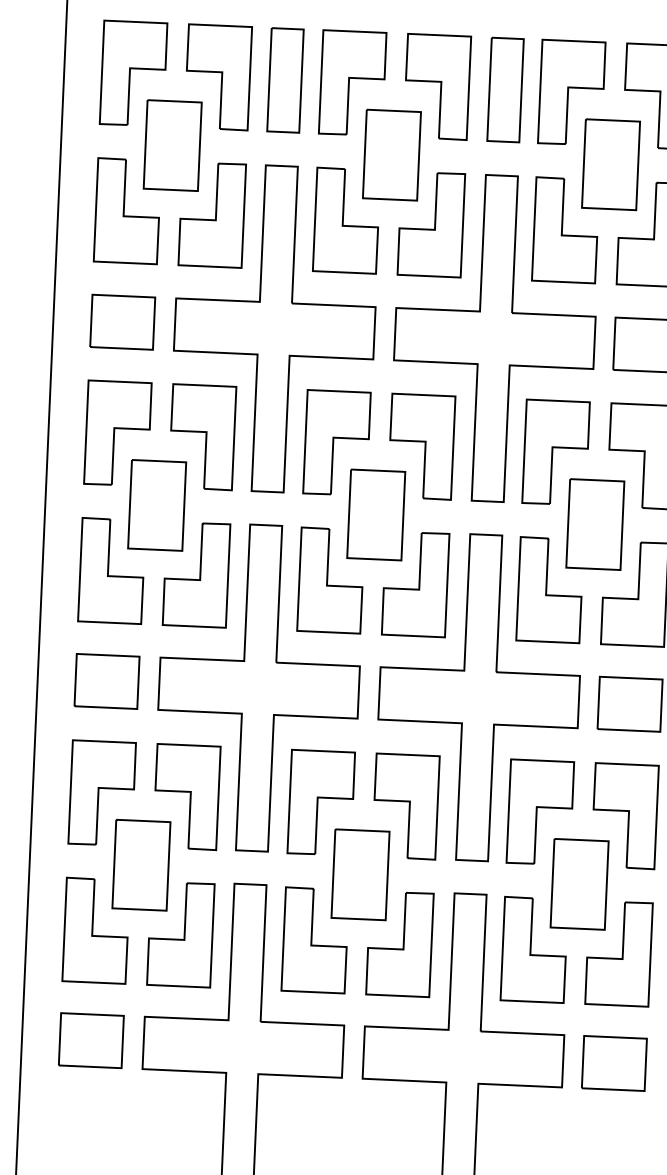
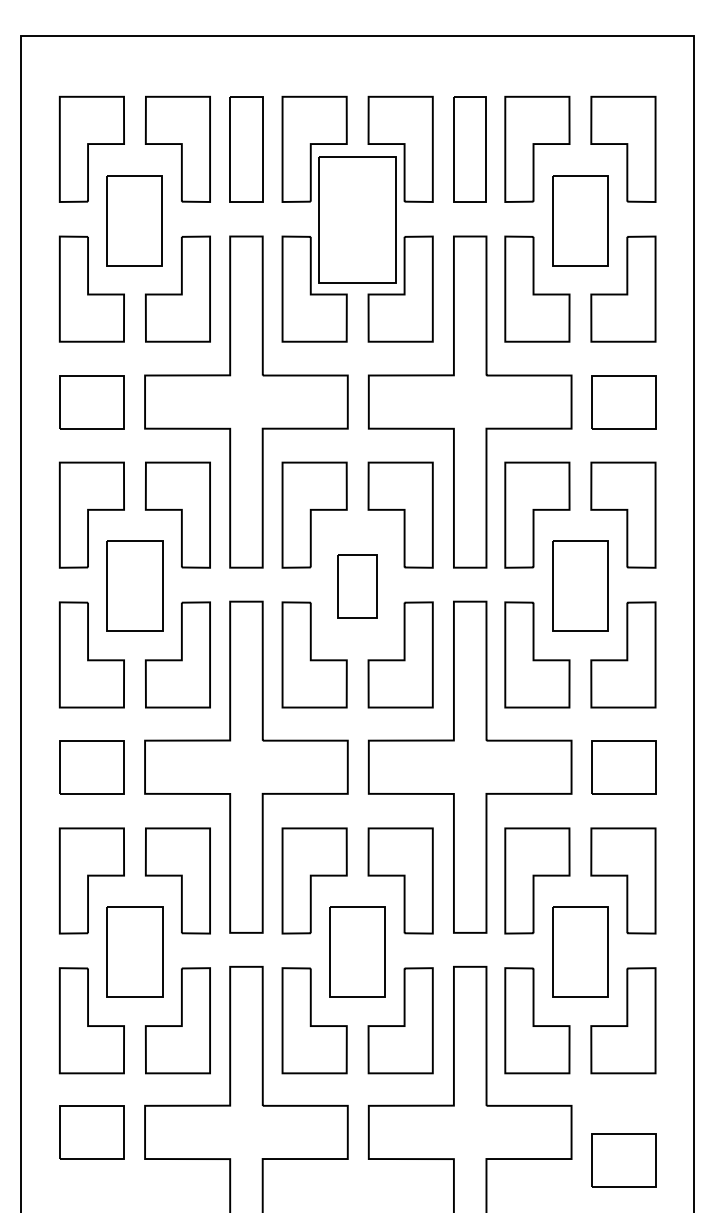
part: (391, 155) -> (357, 220), size x1.4
part: (376, 514) -> (357, 585), size x0.7
part: (614, 1063) -> (623, 1160), moved

